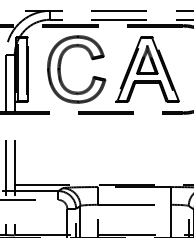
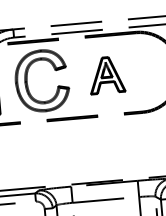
part: (147, 69) -> (106, 75), size x0.6

